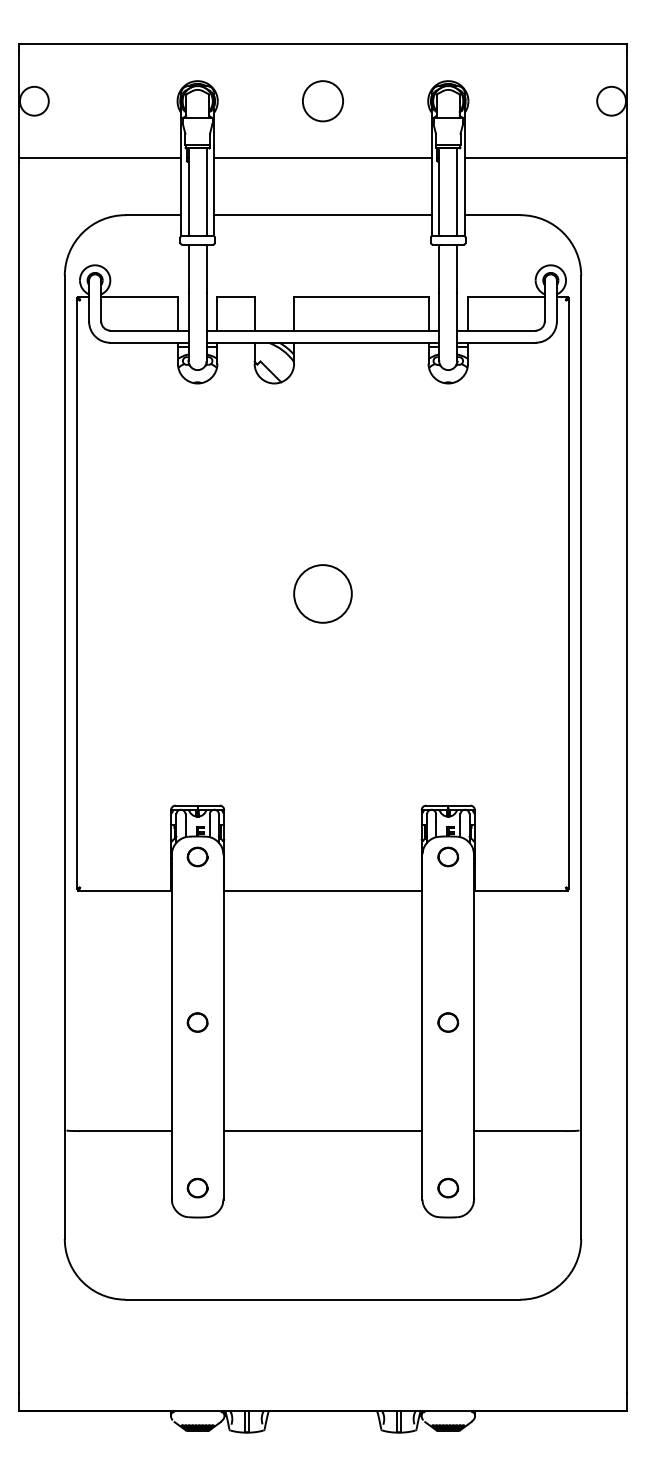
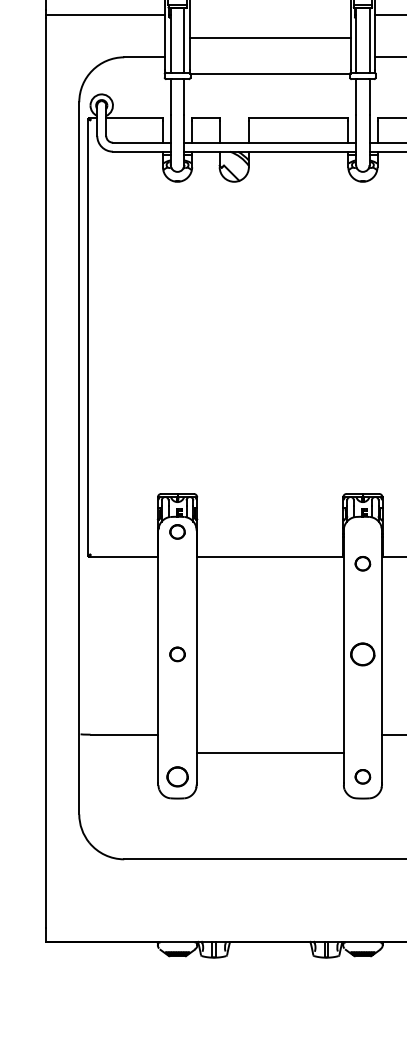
line: (322, 158) -> (269, 38), moved
line: (322, 215) -> (269, 73), moved
circle: (322, 593) -> (269, 337), removed
part: (448, 856) -> (363, 563), moved
part: (448, 1022) -> (363, 654), size x1.6
line: (322, 1131) -> (269, 753), moved
part: (197, 1187) -> (177, 776), size x1.4

